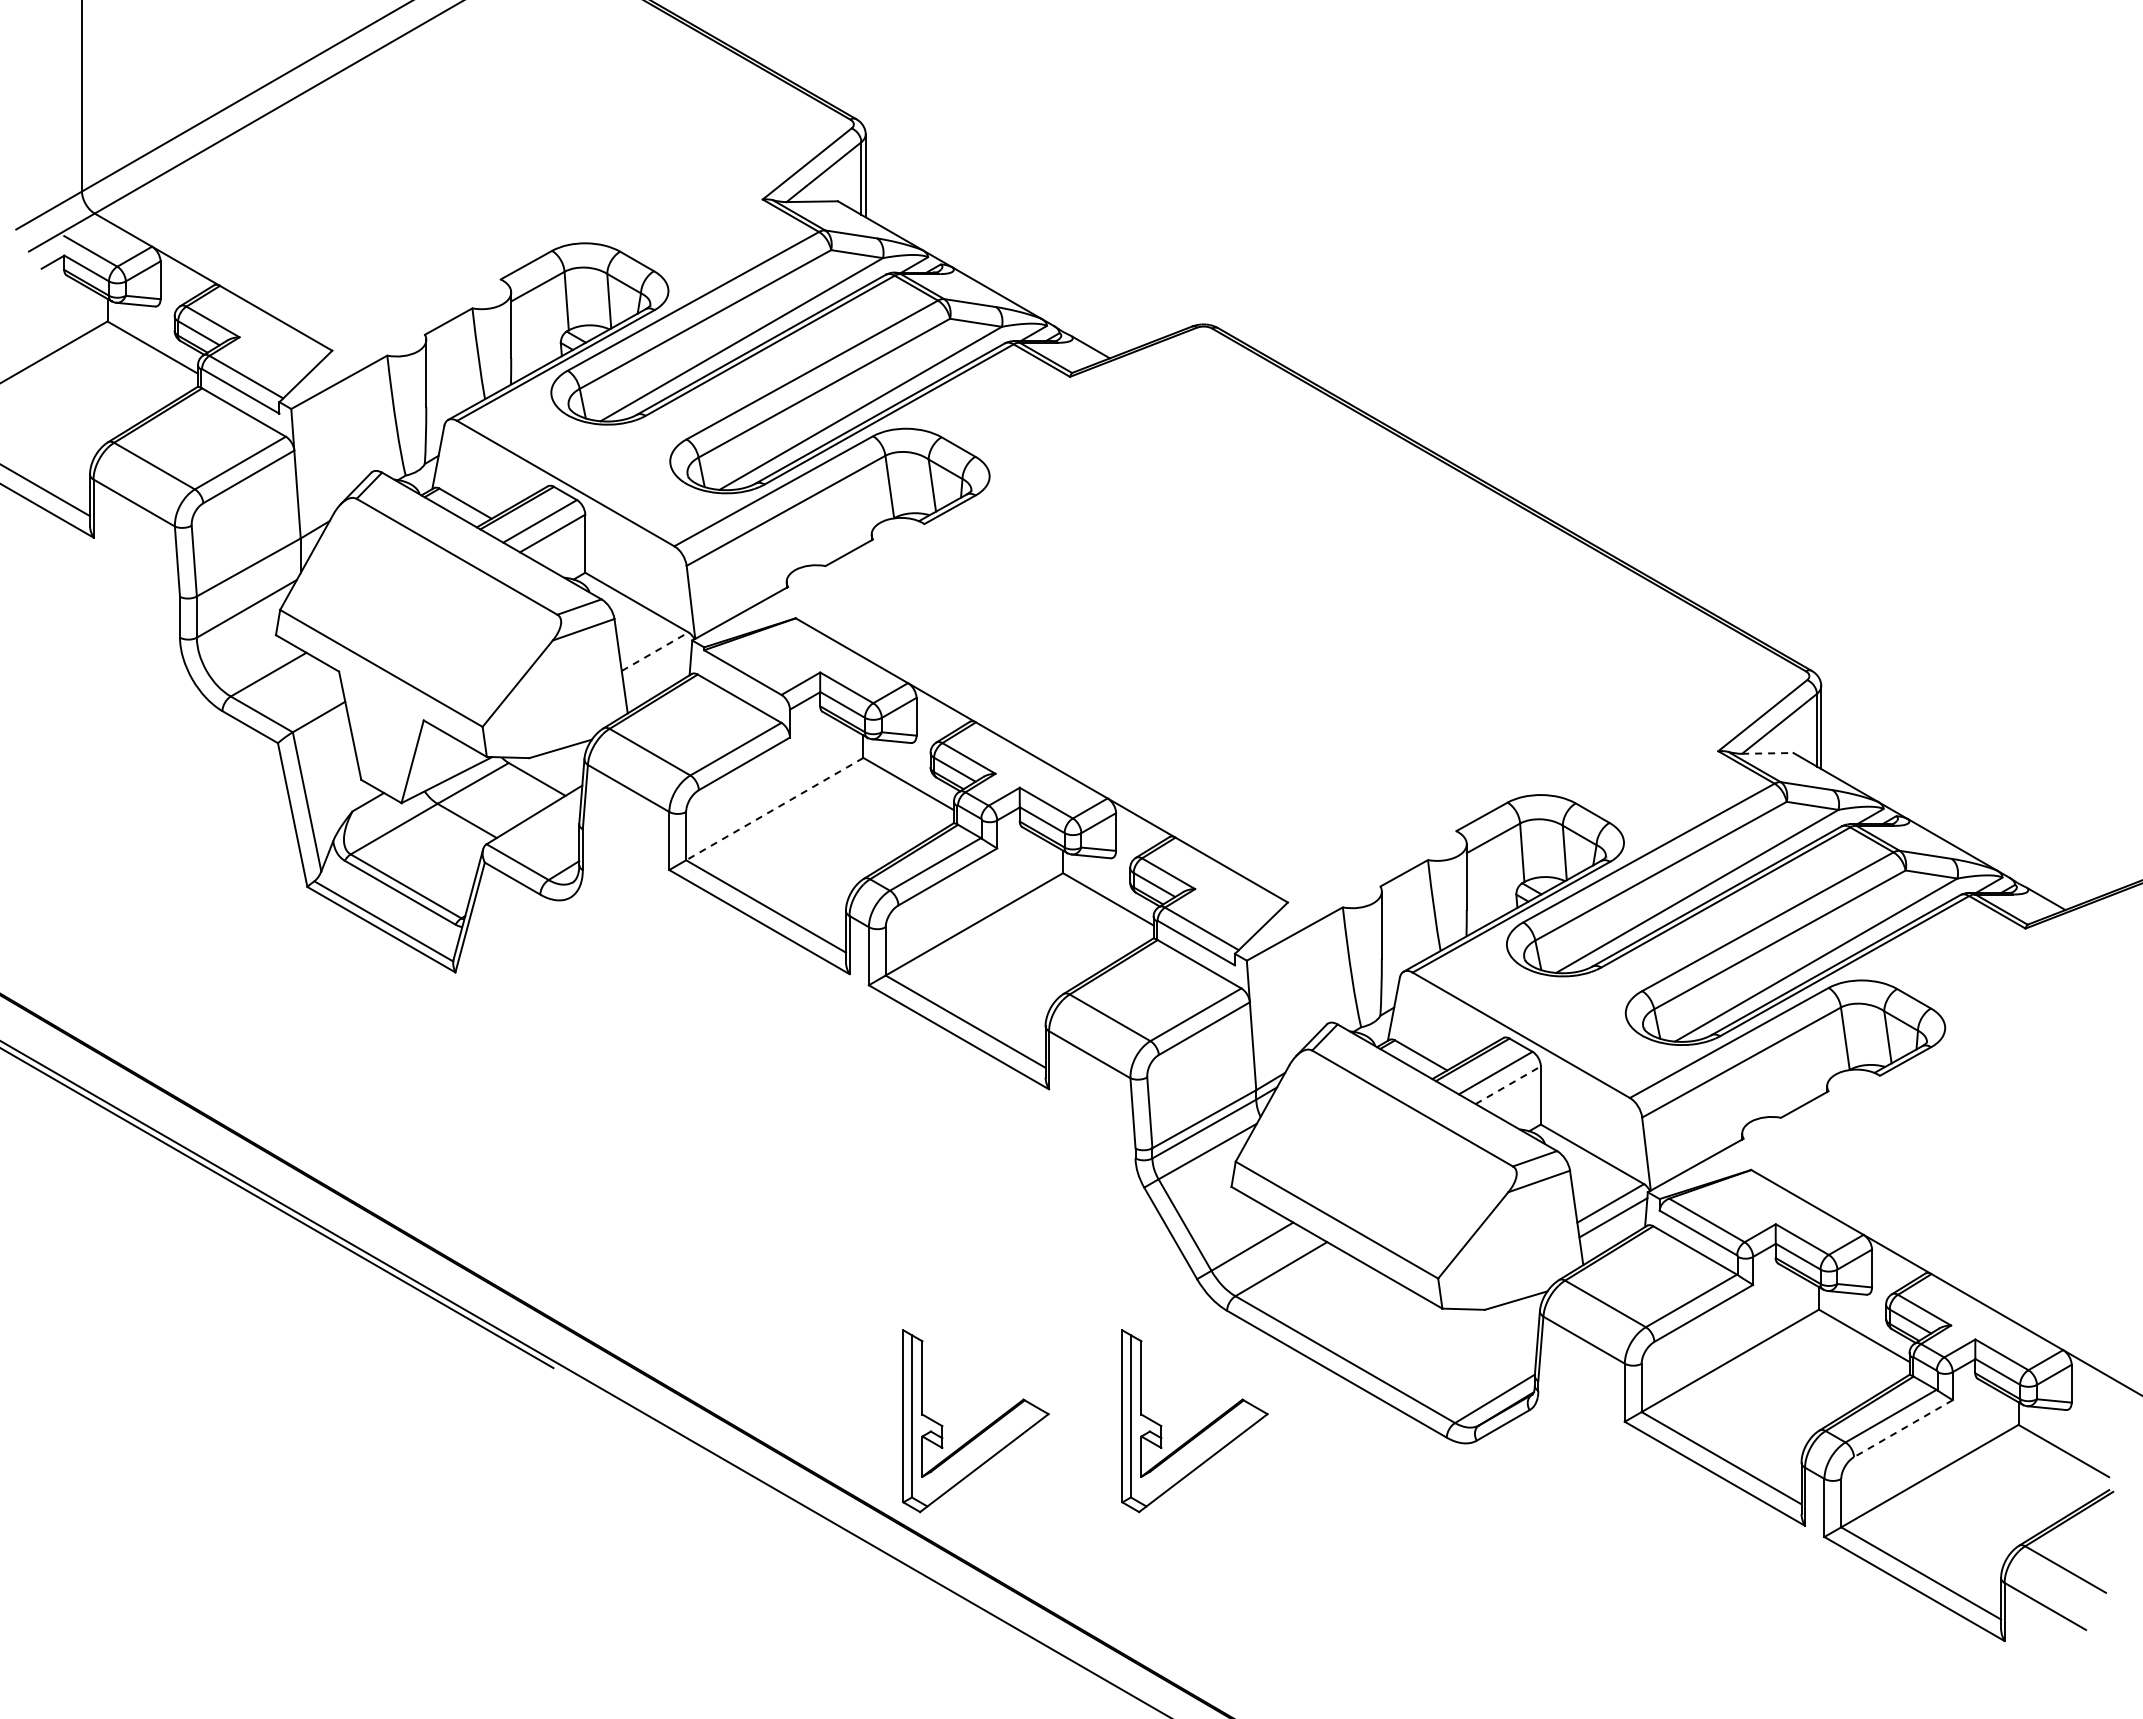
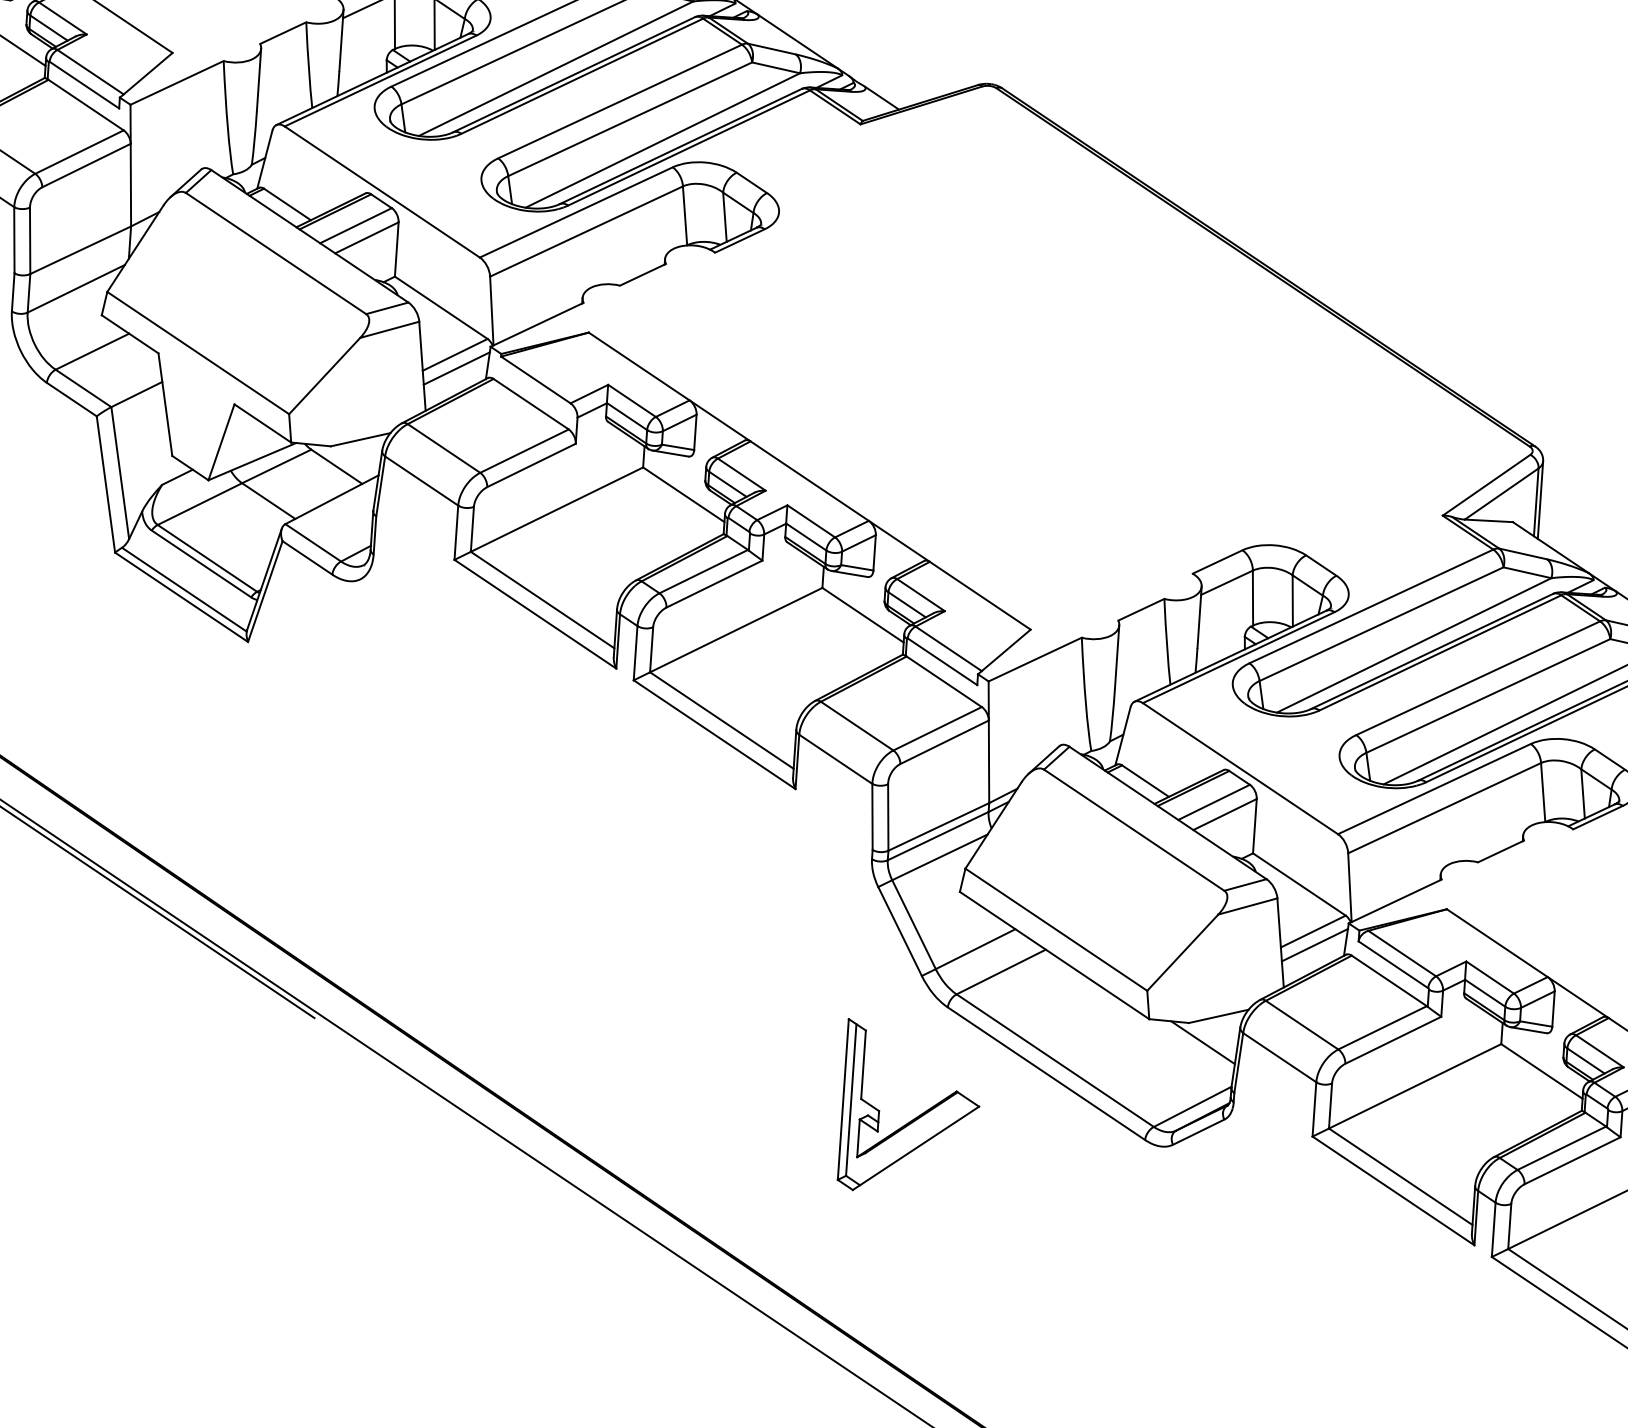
line: (655, 651) -> (455, 354), dashed -> solid
line: (657, 665) -> (456, 367), added
line: (1767, 753) -> (1488, 520), dashed -> solid
line: (774, 809) -> (556, 509), dashed -> solid
line: (1508, 1085) -> (1225, 814), dashed -> solid
line: (1500, 1329) -> (1202, 1042), added
line: (1902, 1428) -> (1571, 1160), dashed -> solid
part: (982, 1429) -> (711, 1102), removed

